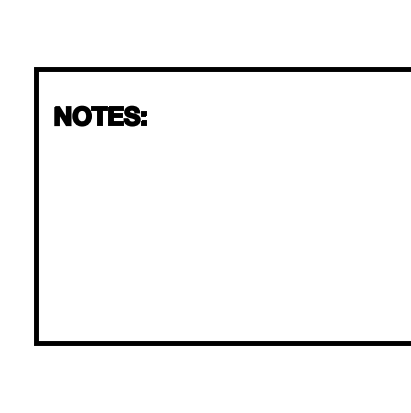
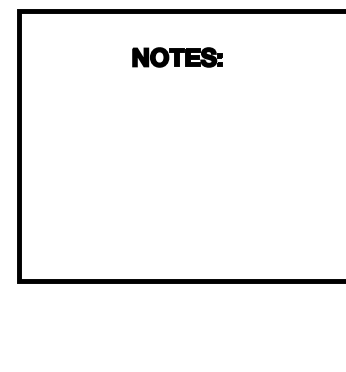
part: (100, 115) -> (177, 56), moved

